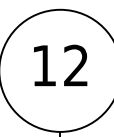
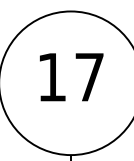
text: (76, 65) -> (89, 76), 12 -> 17

